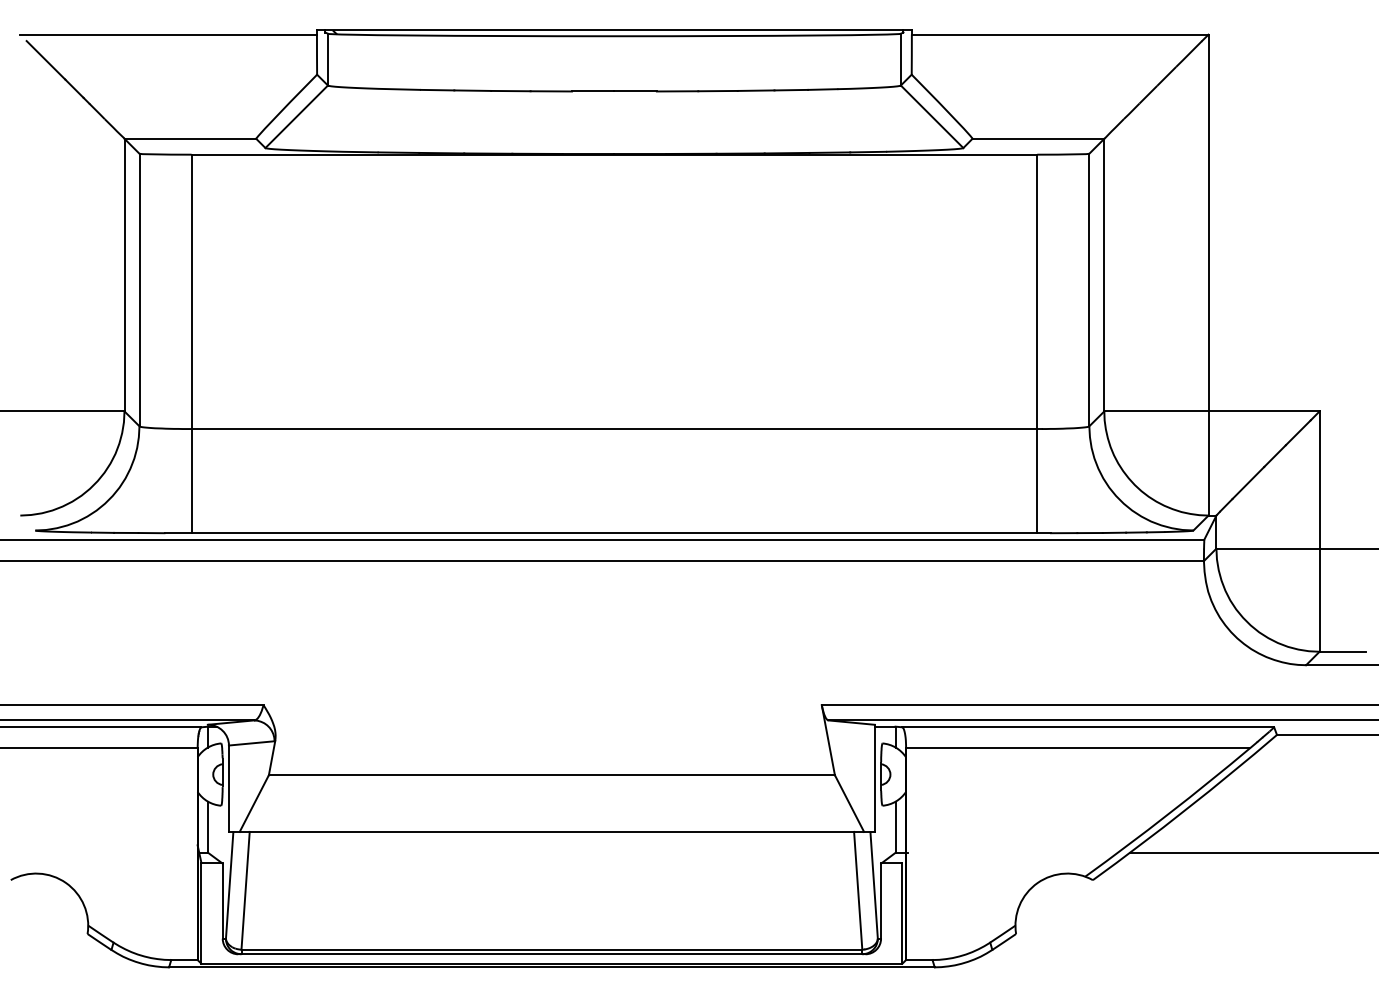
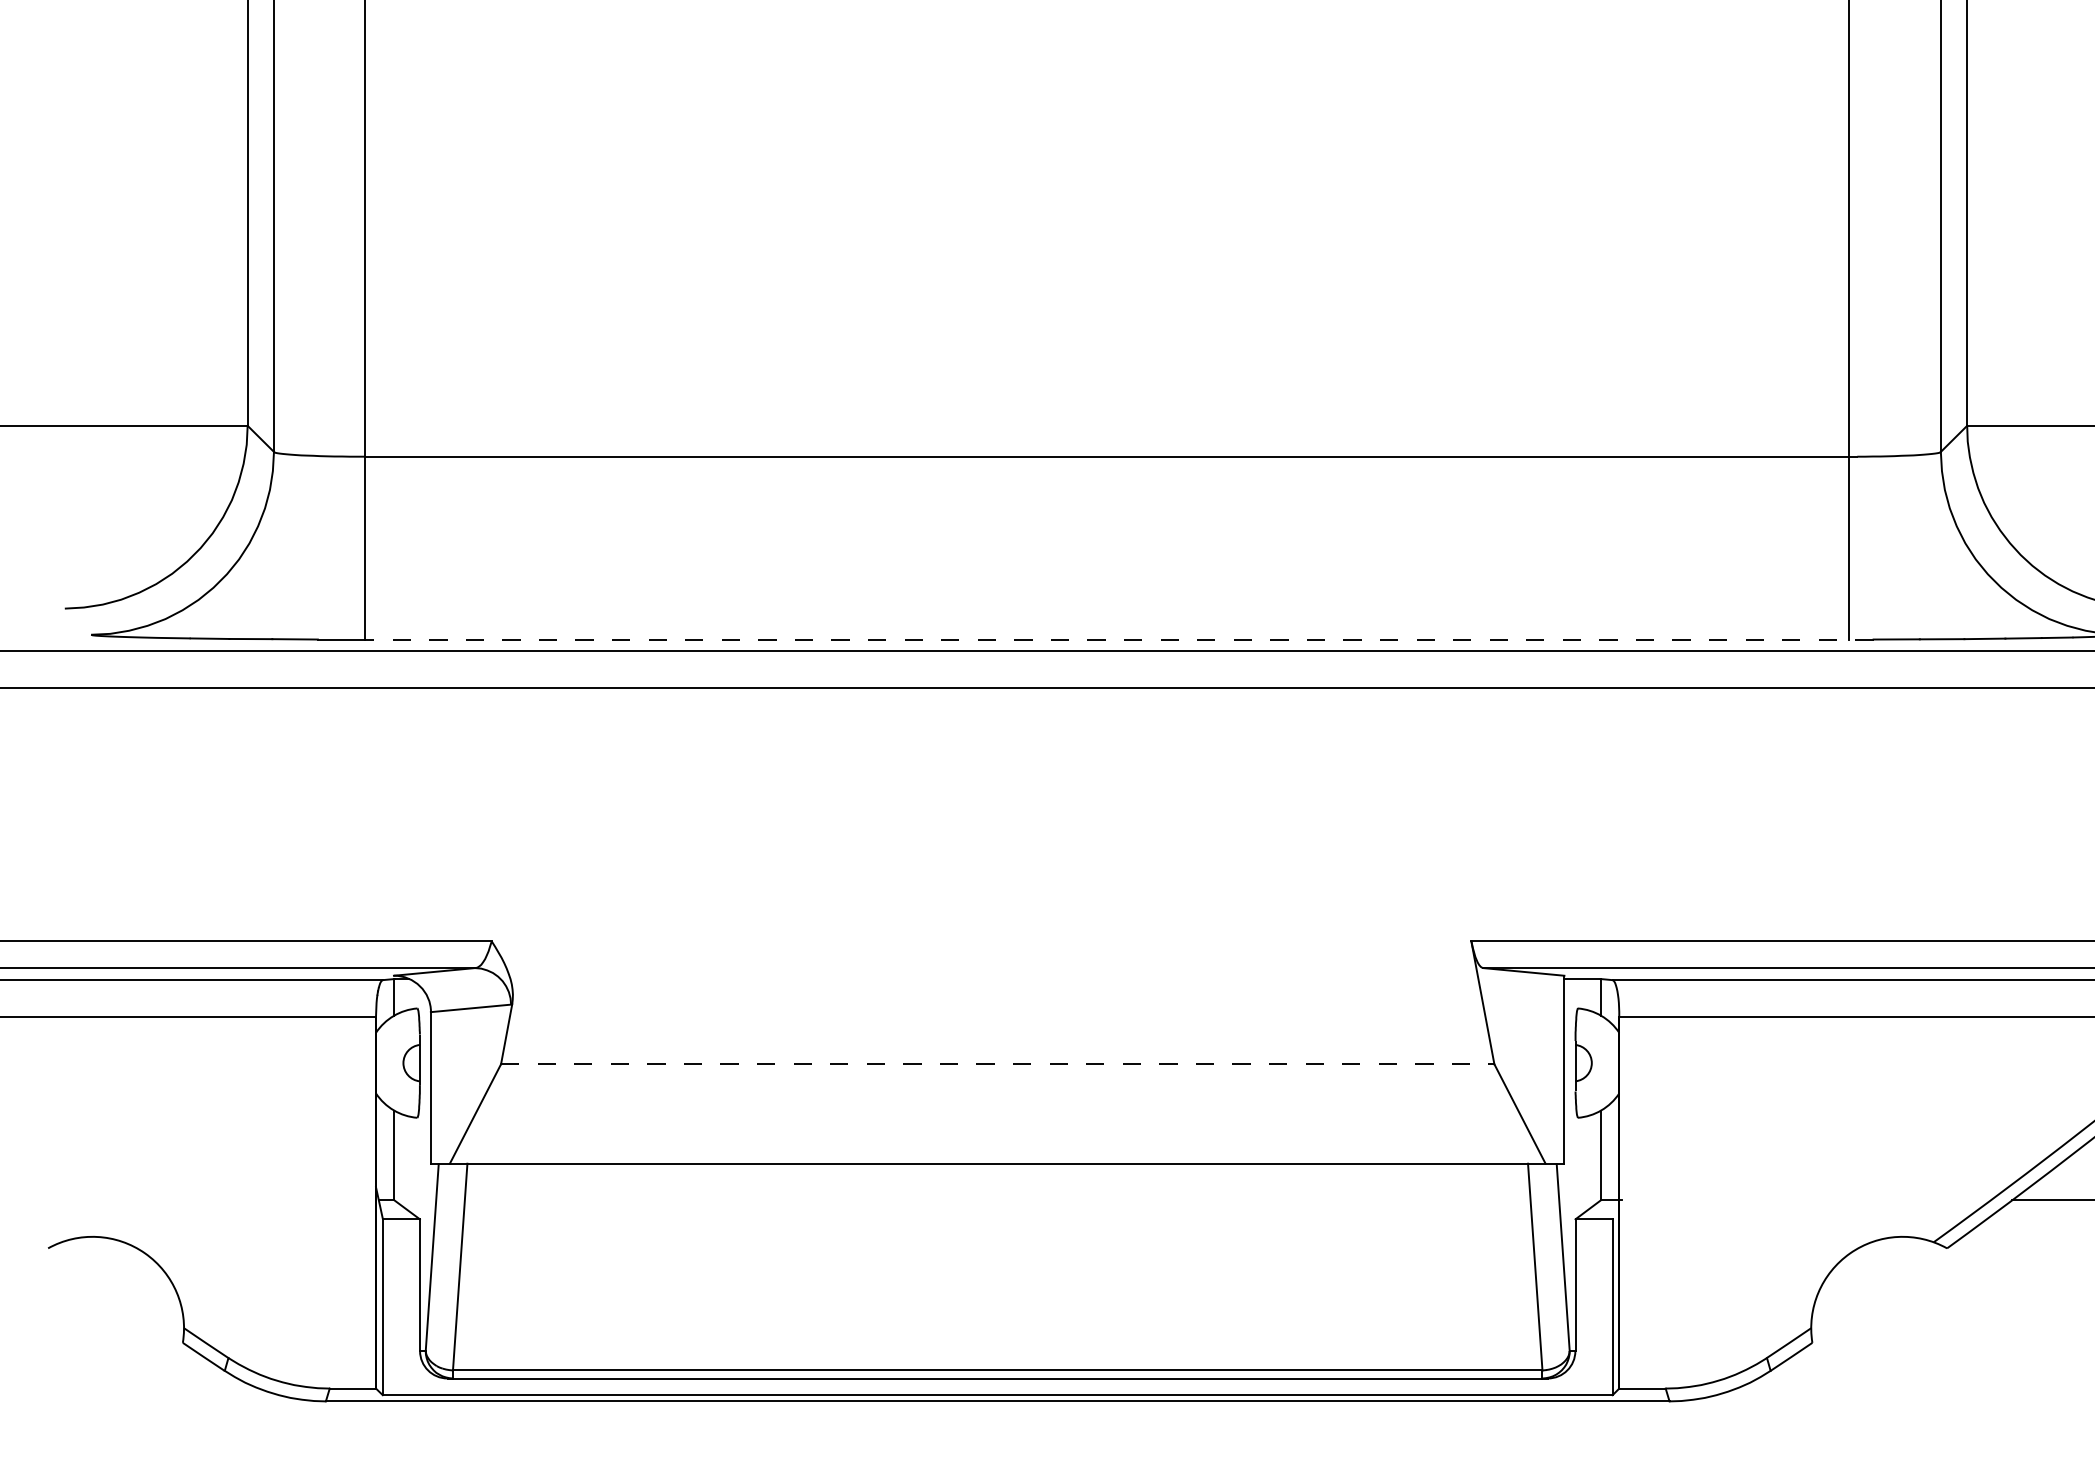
line: (621, 533) -> (1119, 640), solid -> dashed
line: (552, 775) -> (998, 1064), solid -> dashed

